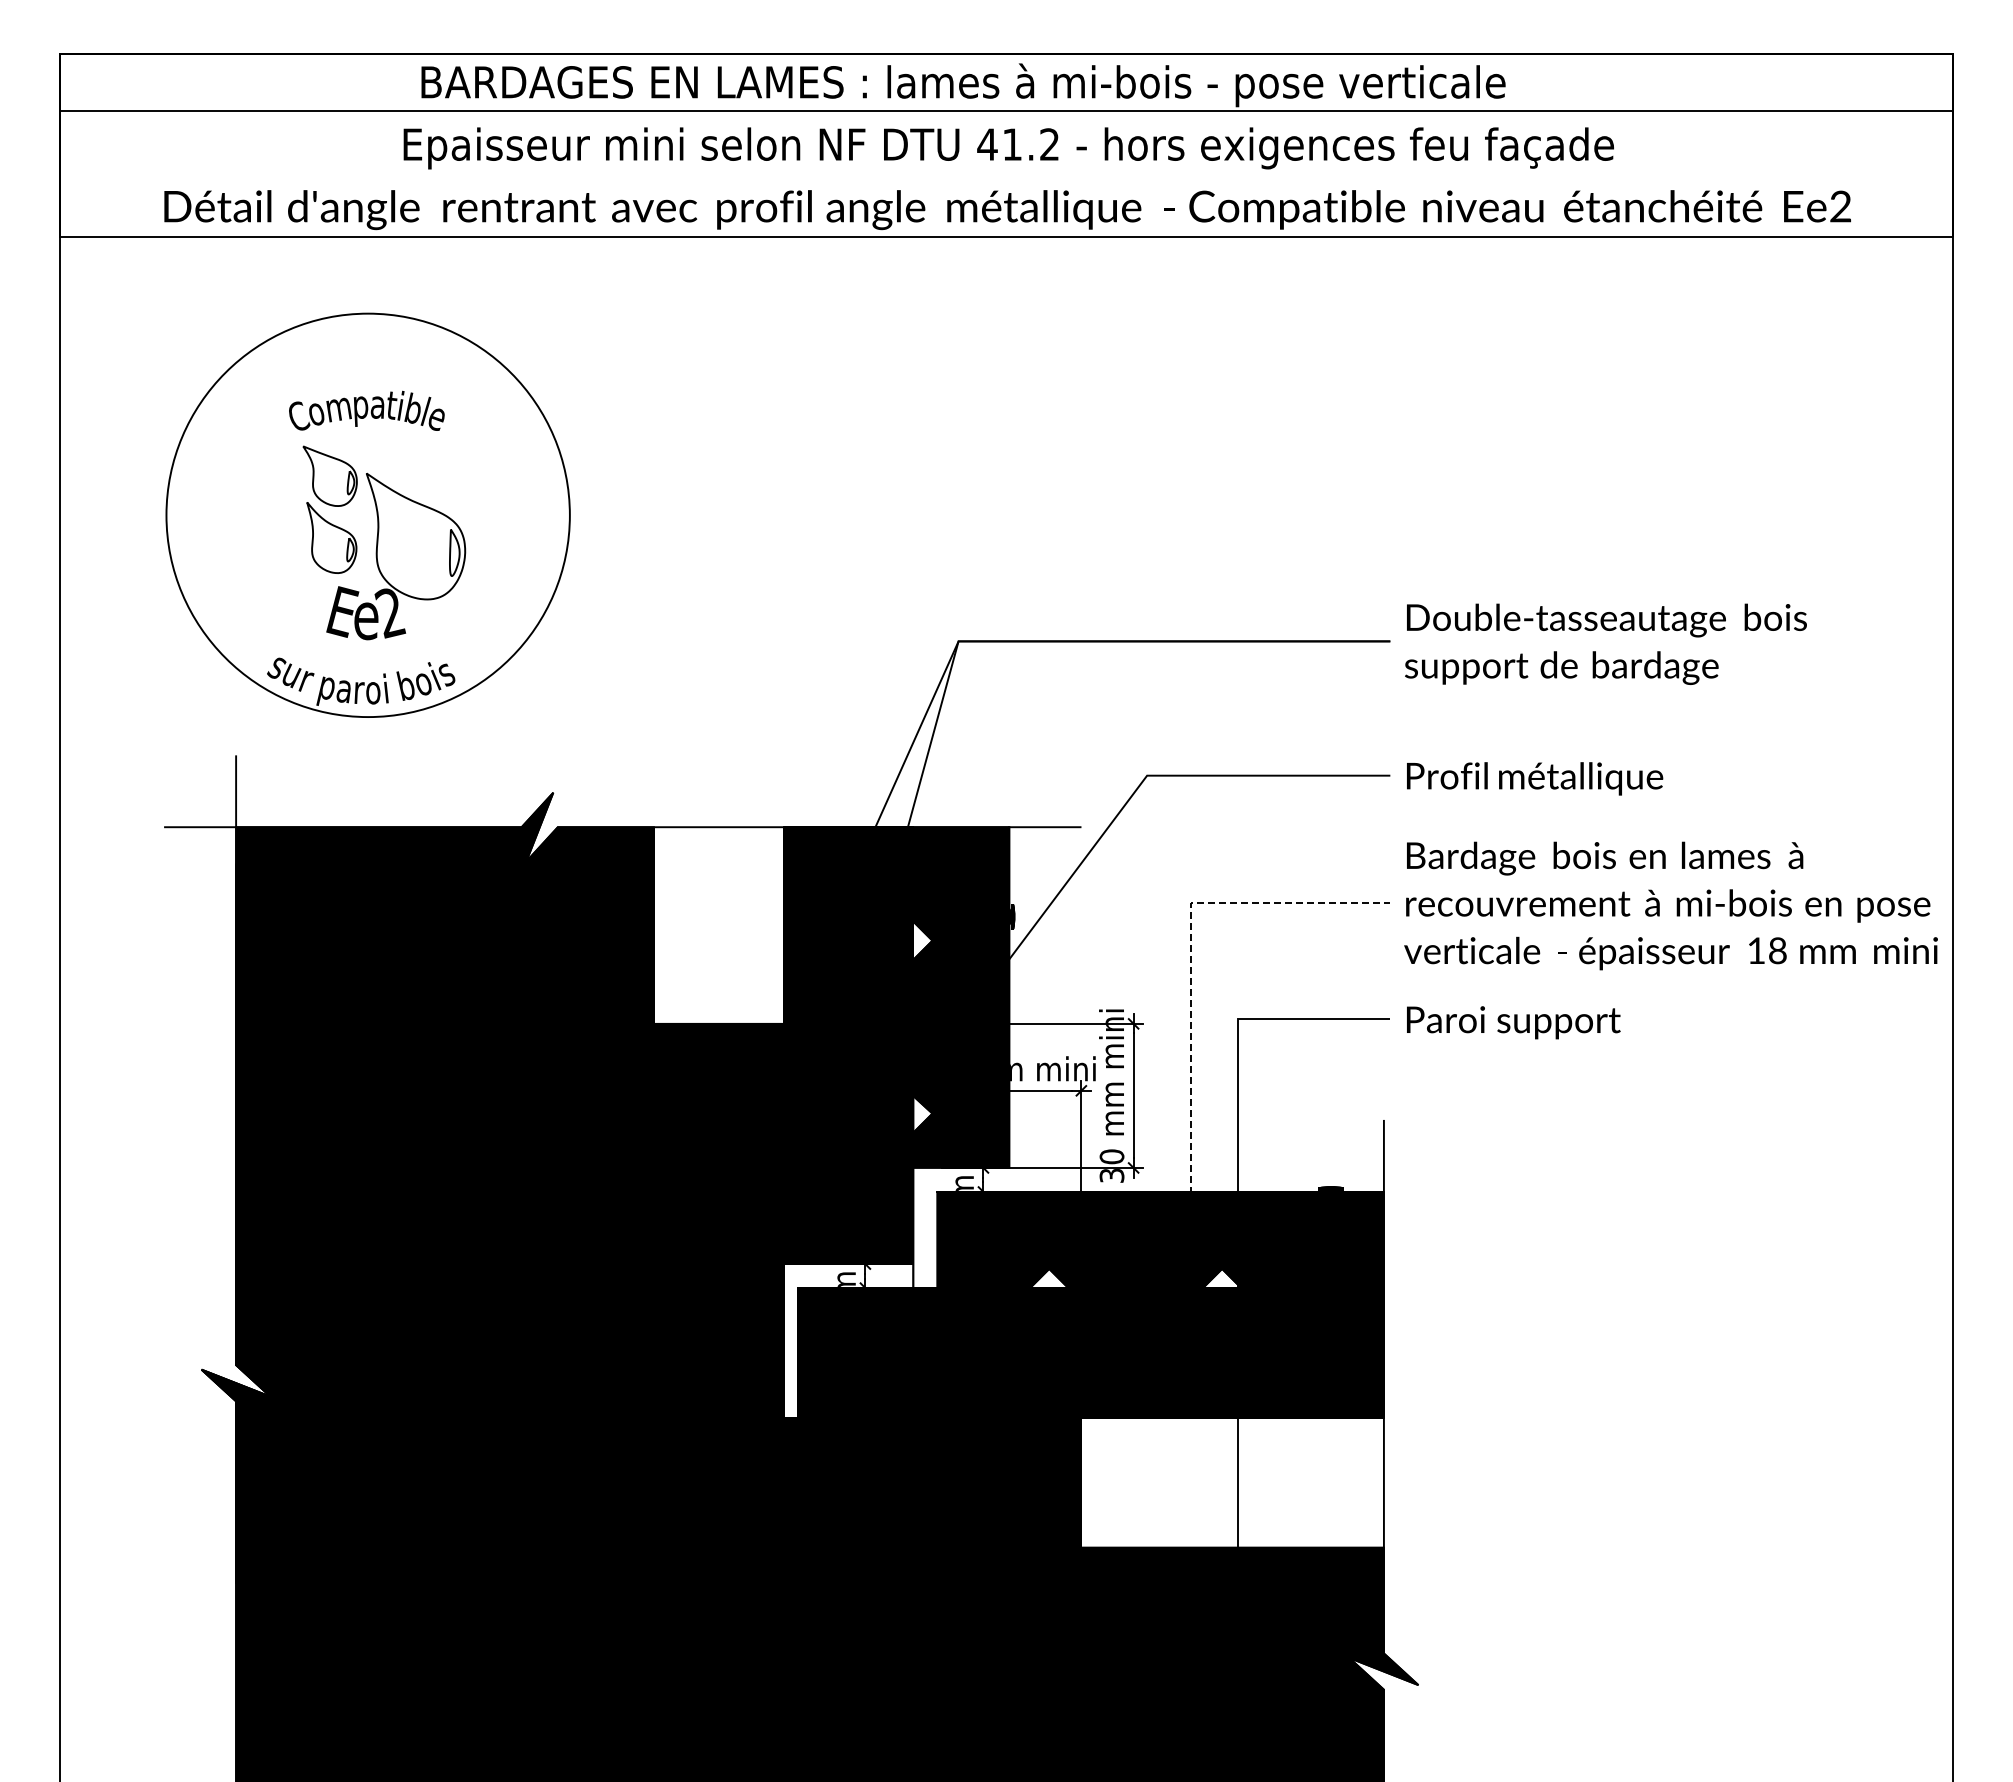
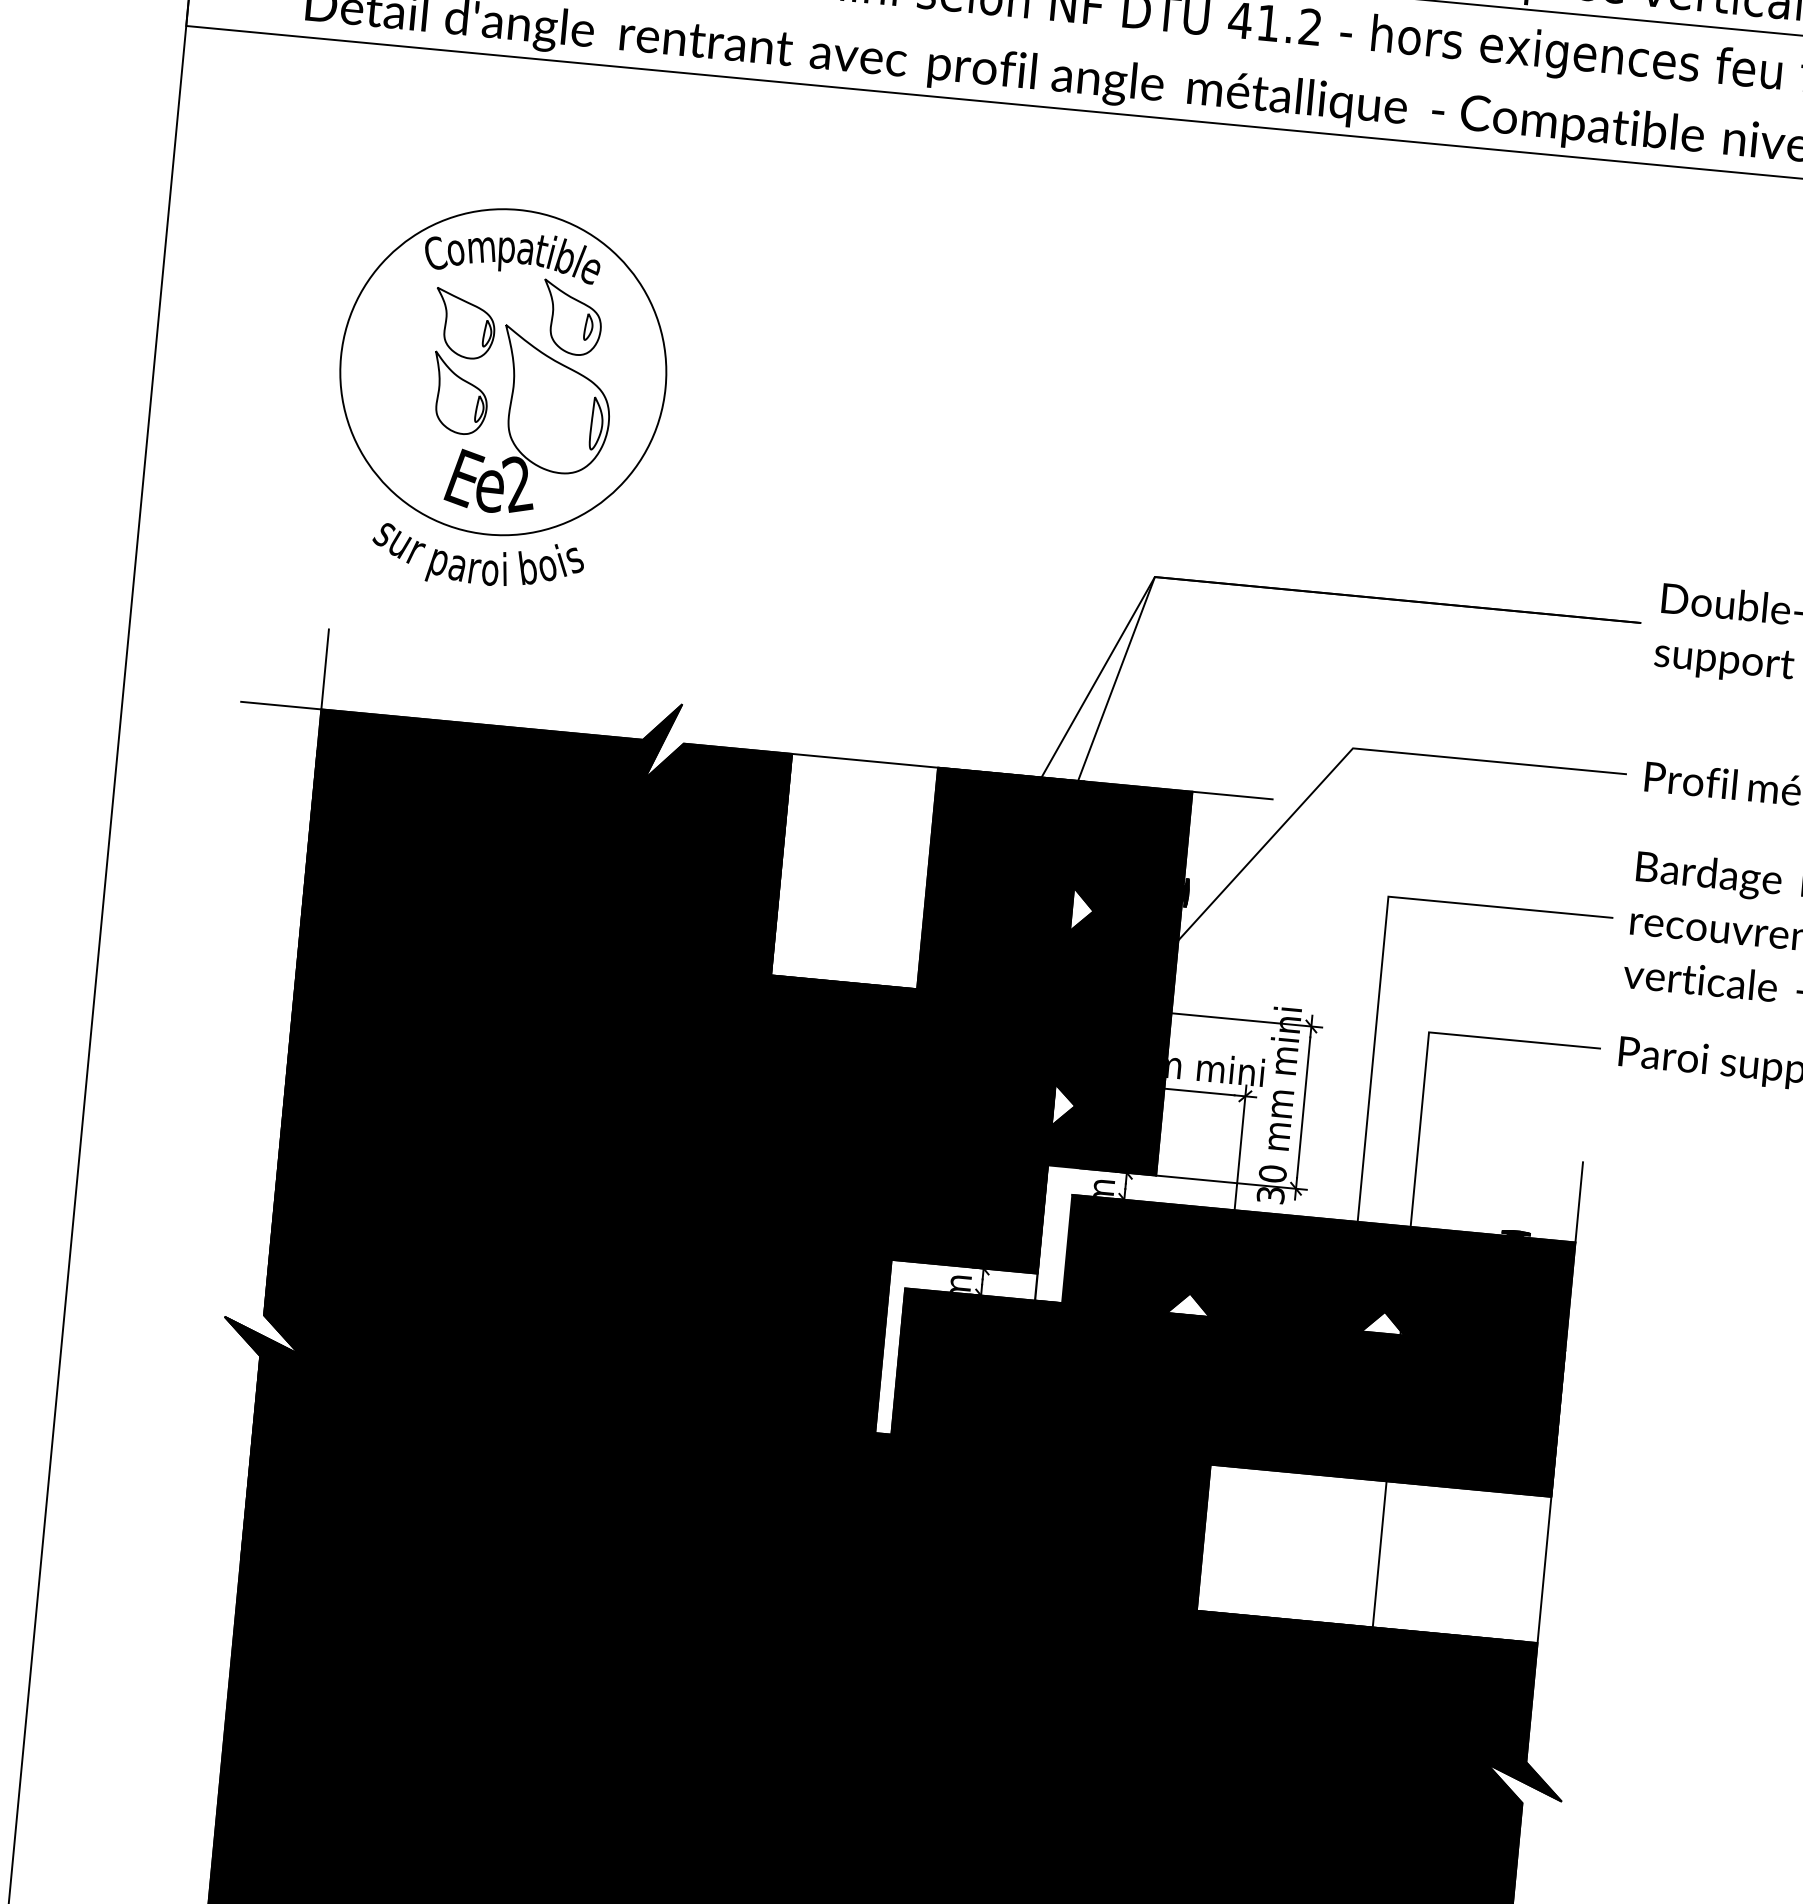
part: (423, 461) -> (571, 317), added
circle: (368, 515) -> (503, 372), size x0.71
line: (1190, 975) -> (1380, 978), dashed -> solid

